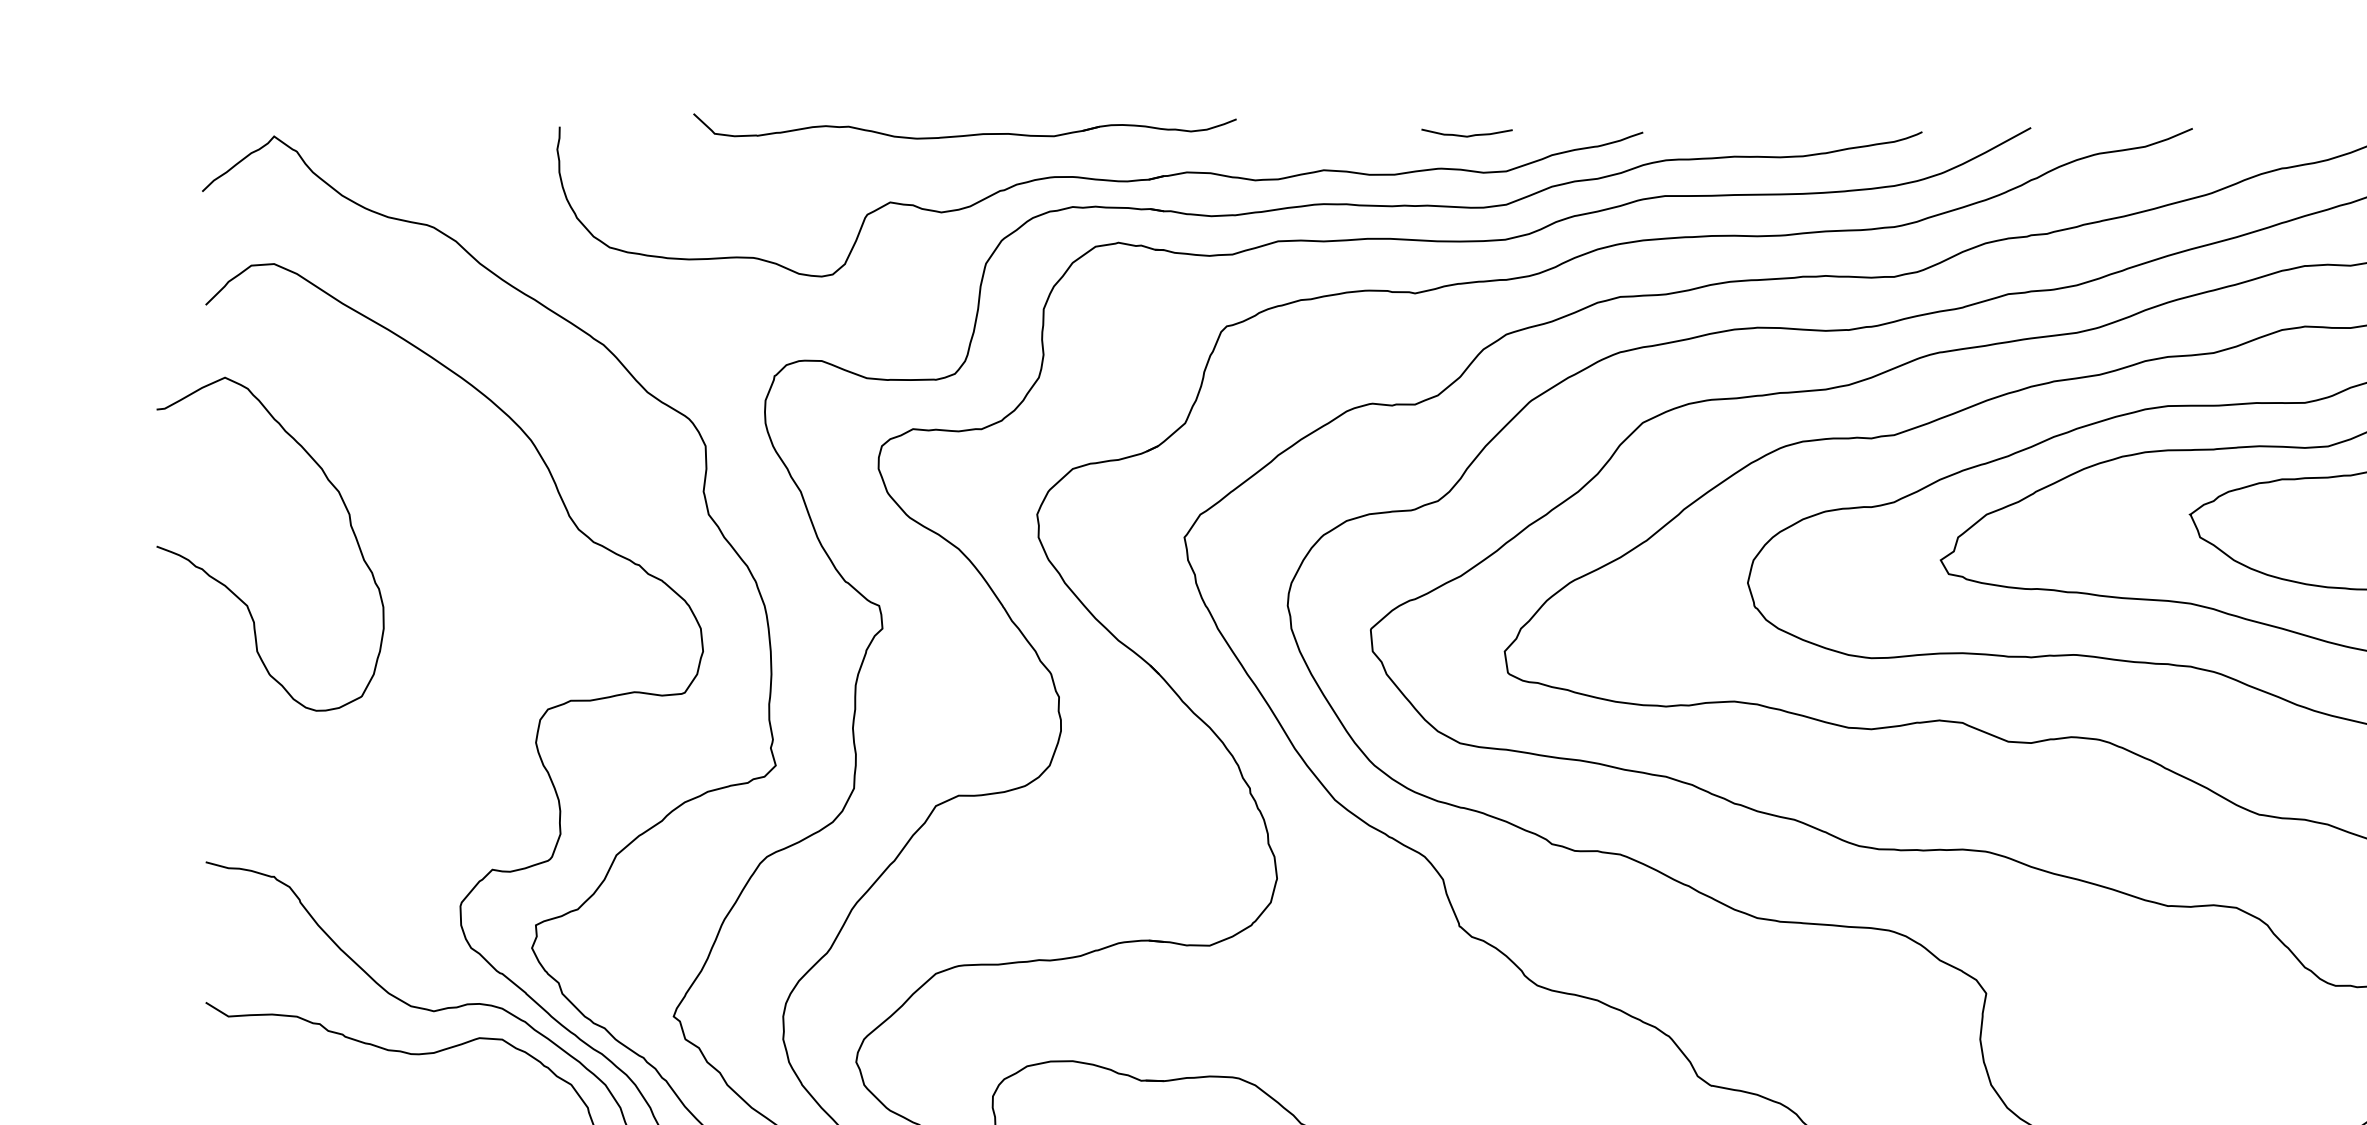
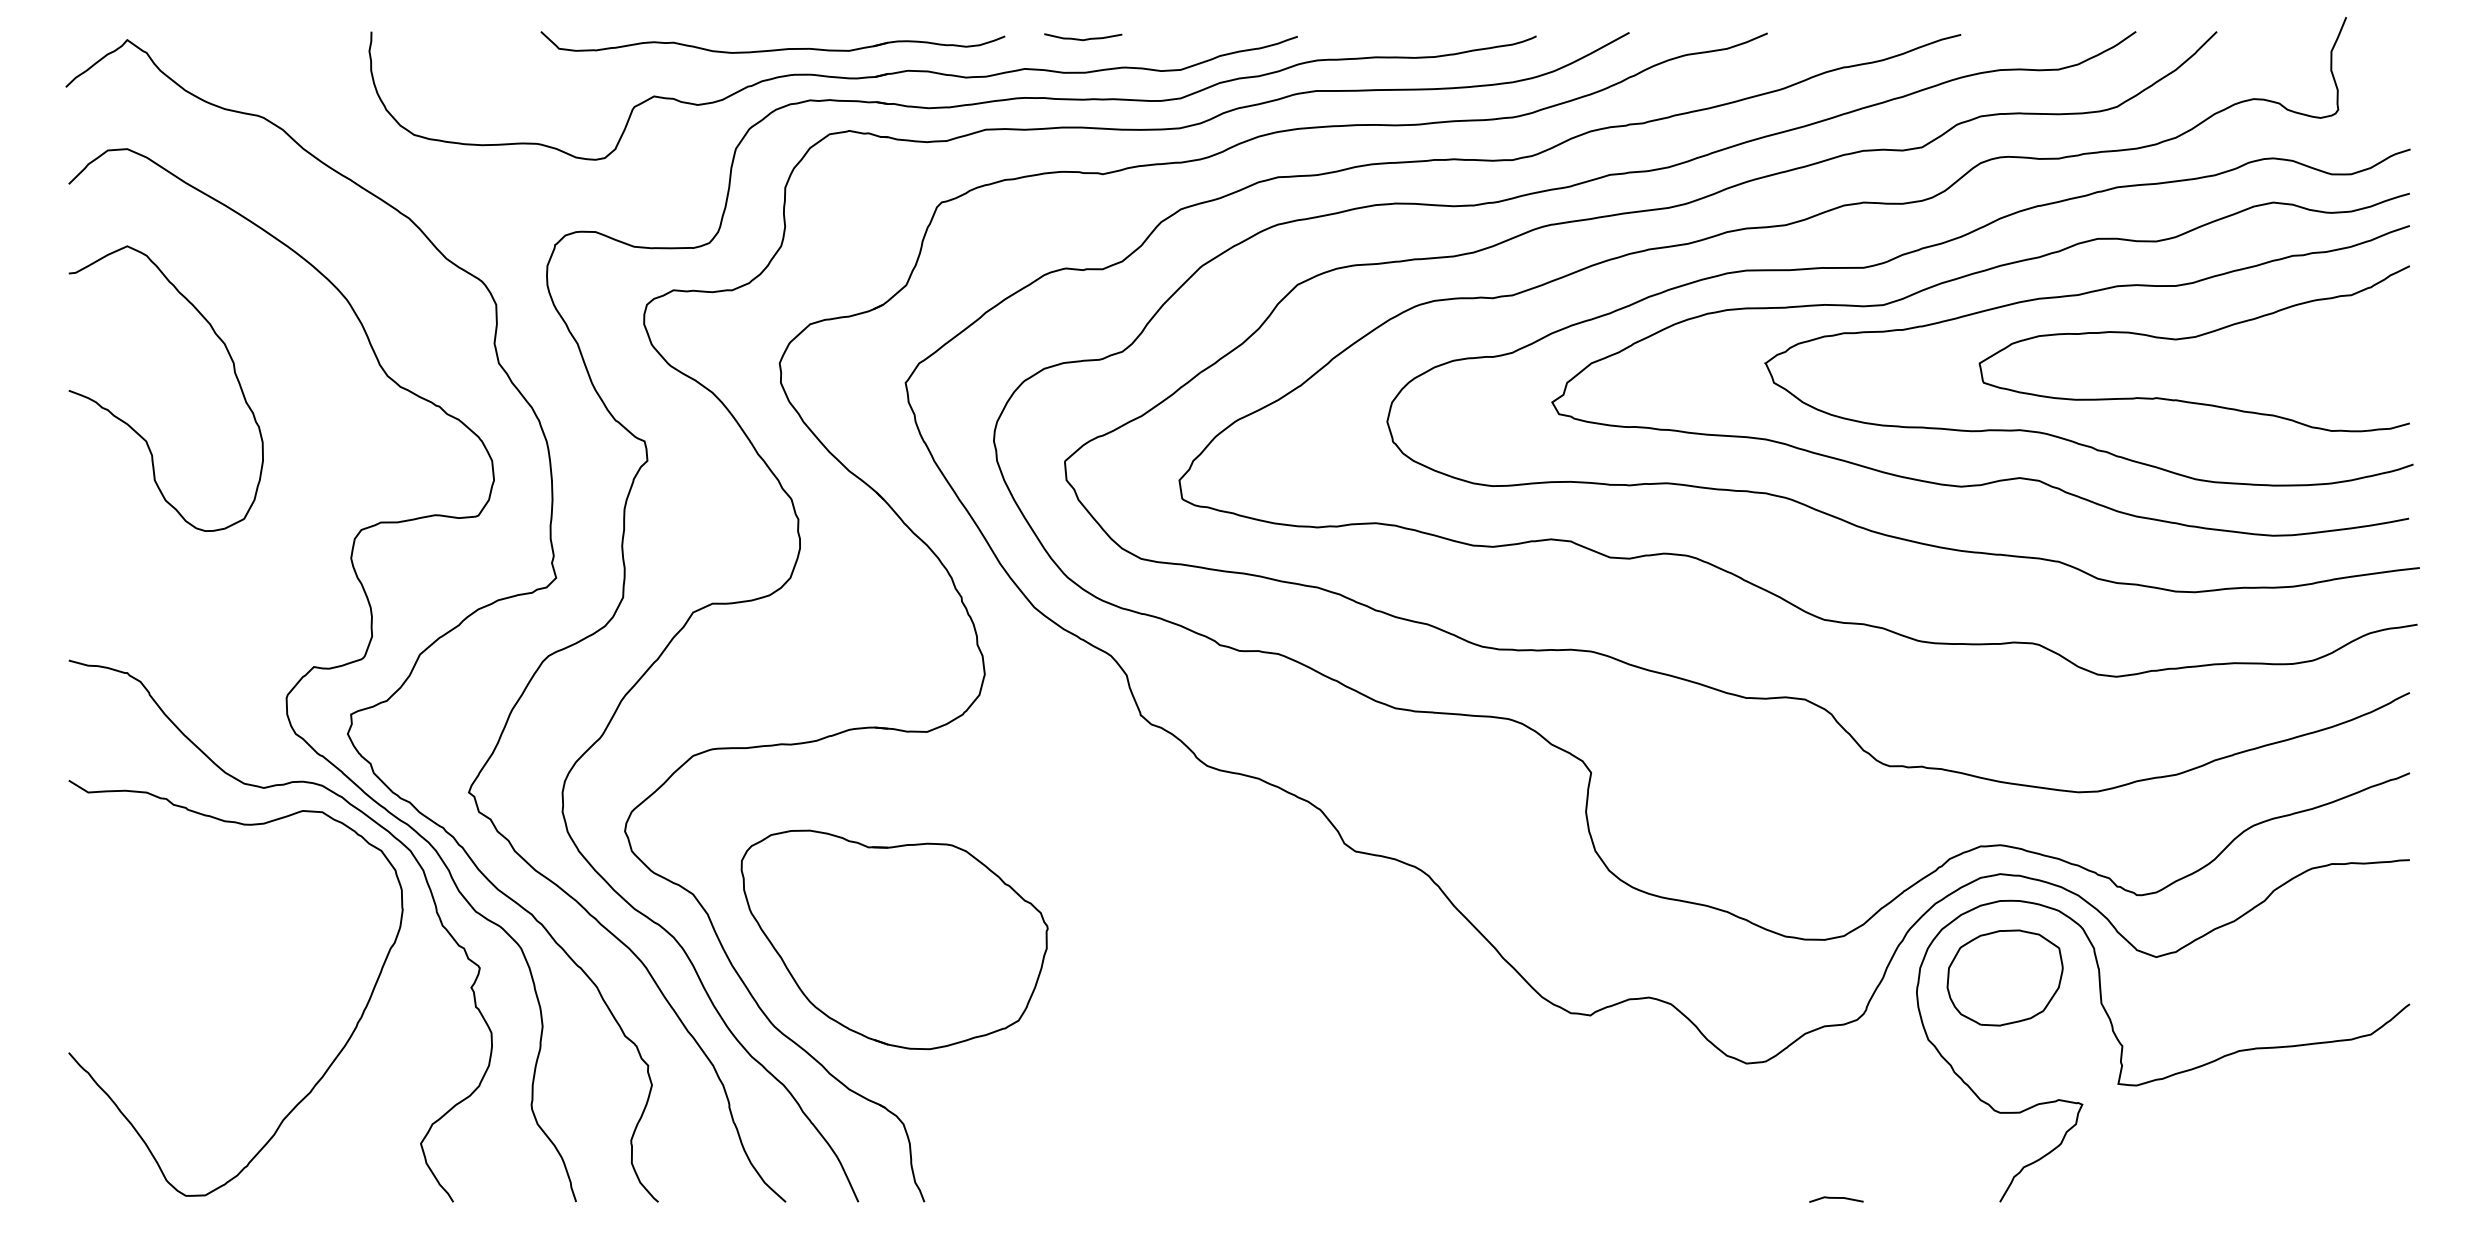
part: (964, 134) -> (772, 49), moved
curve: (1467, 135) -> (1083, 39), moved
curve: (227, 586) -> (129, 424), moved

